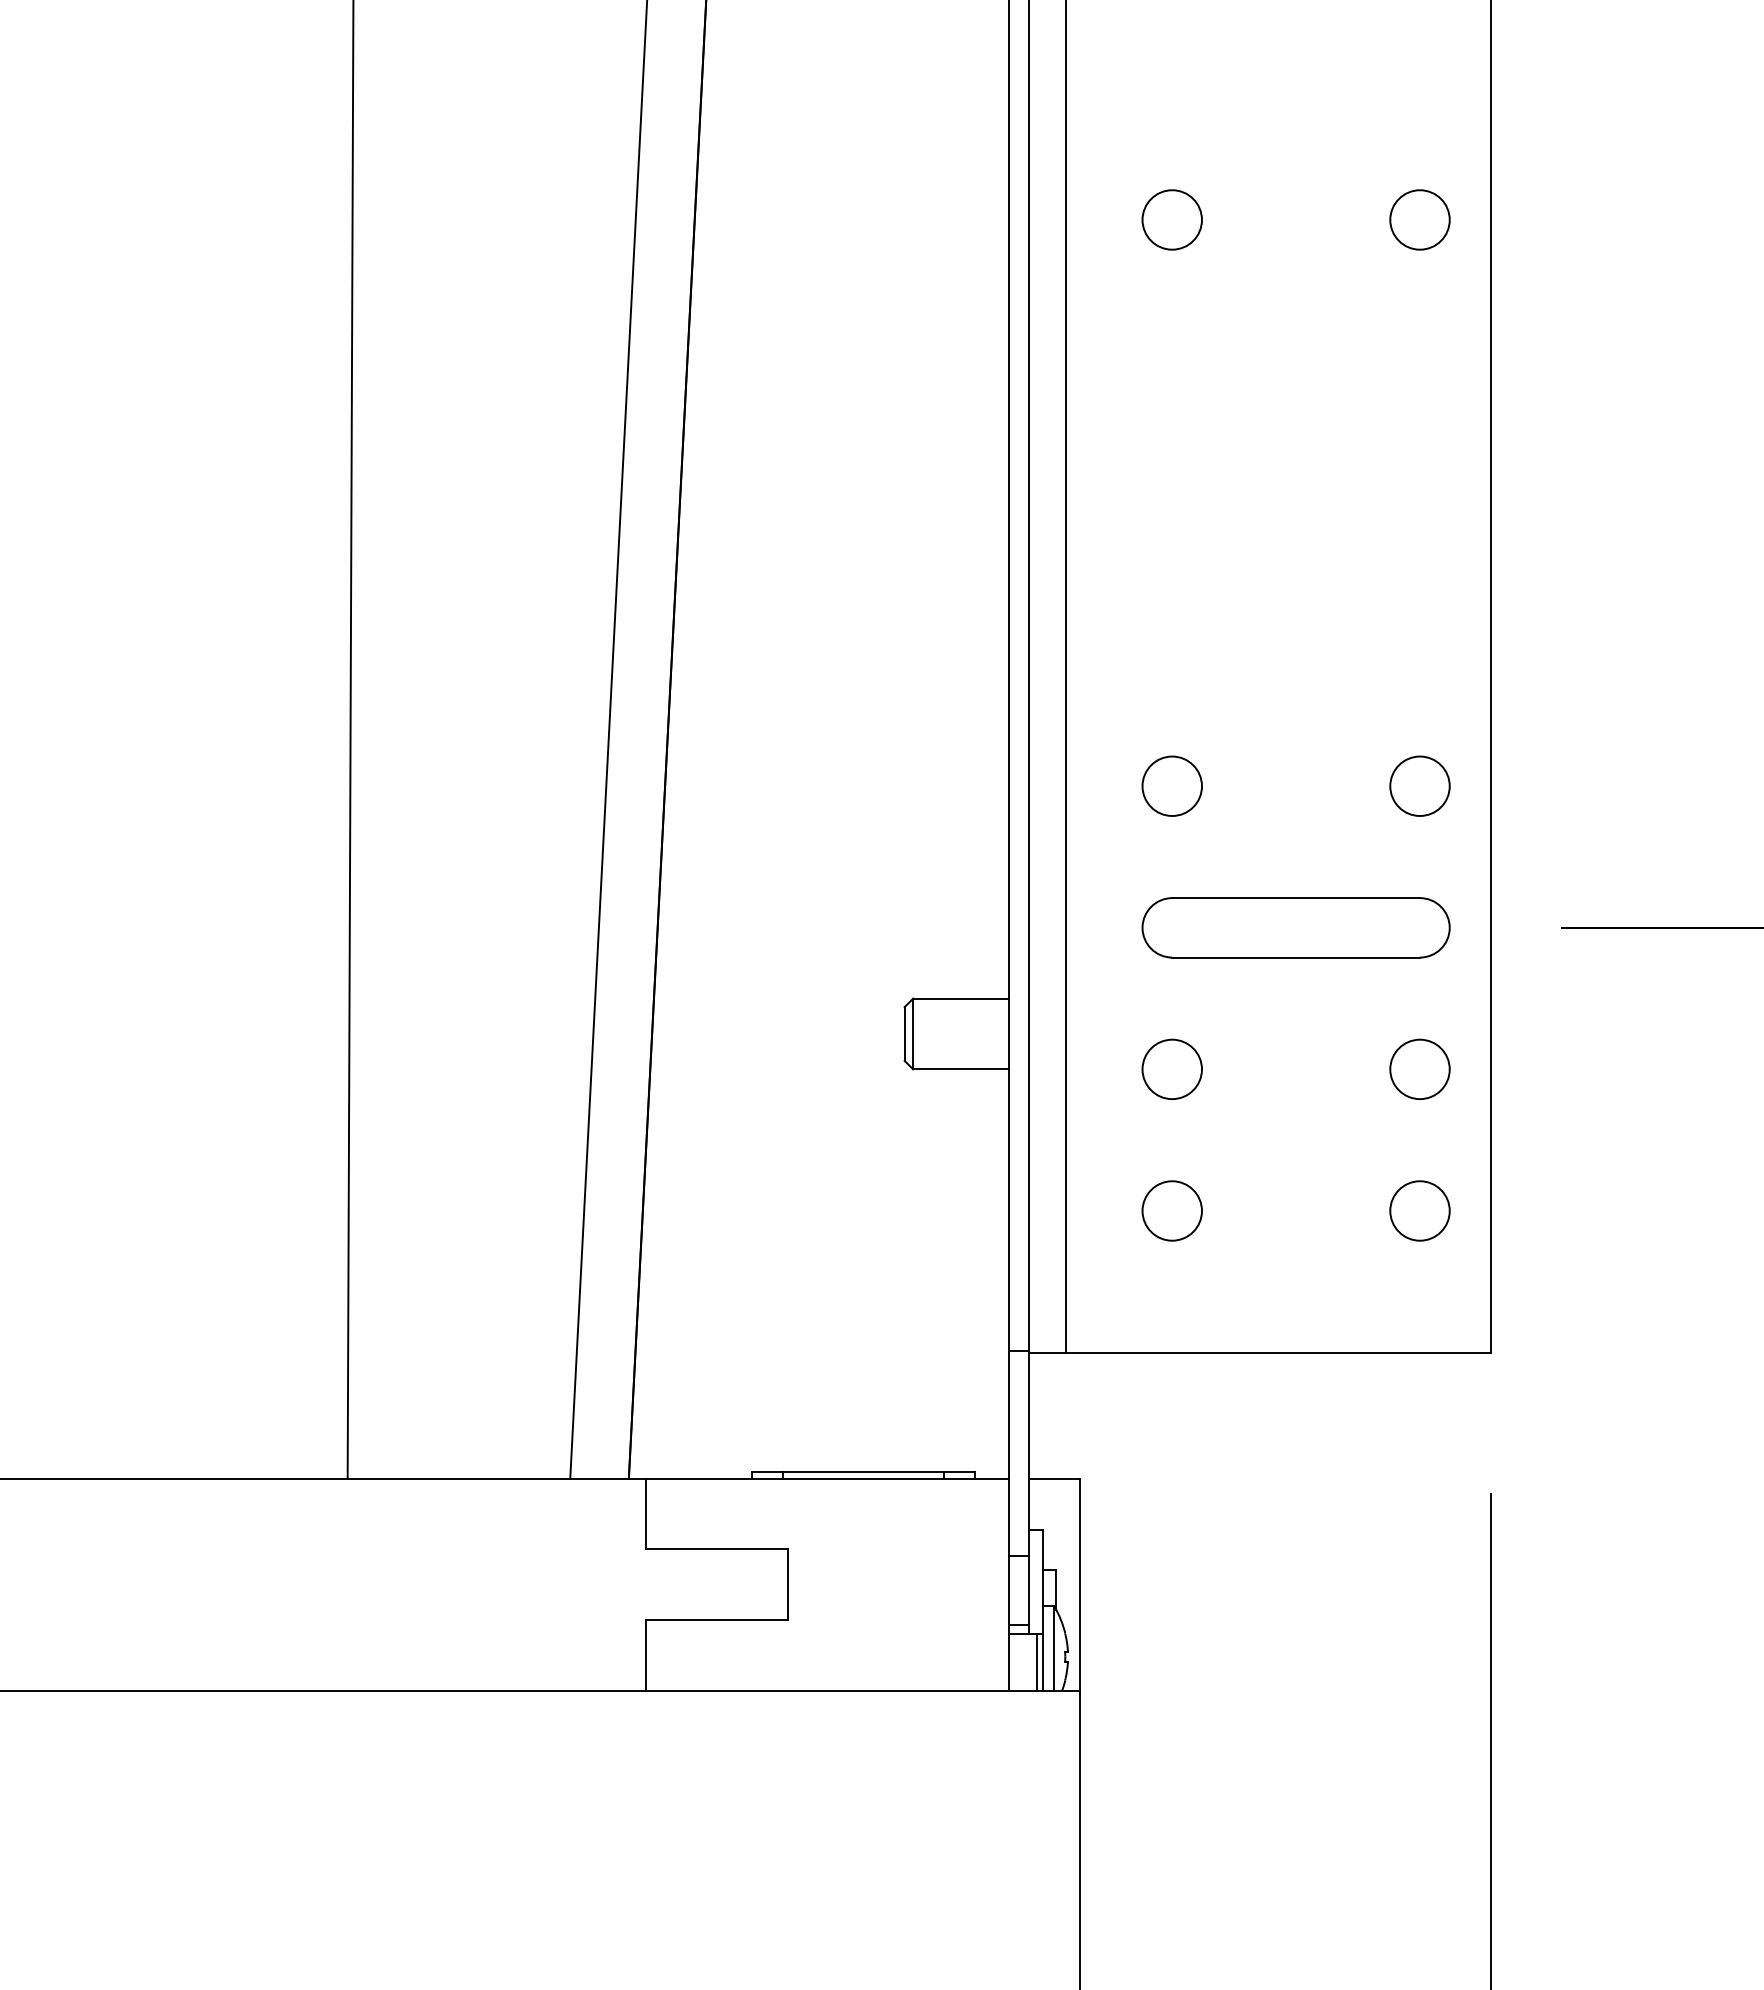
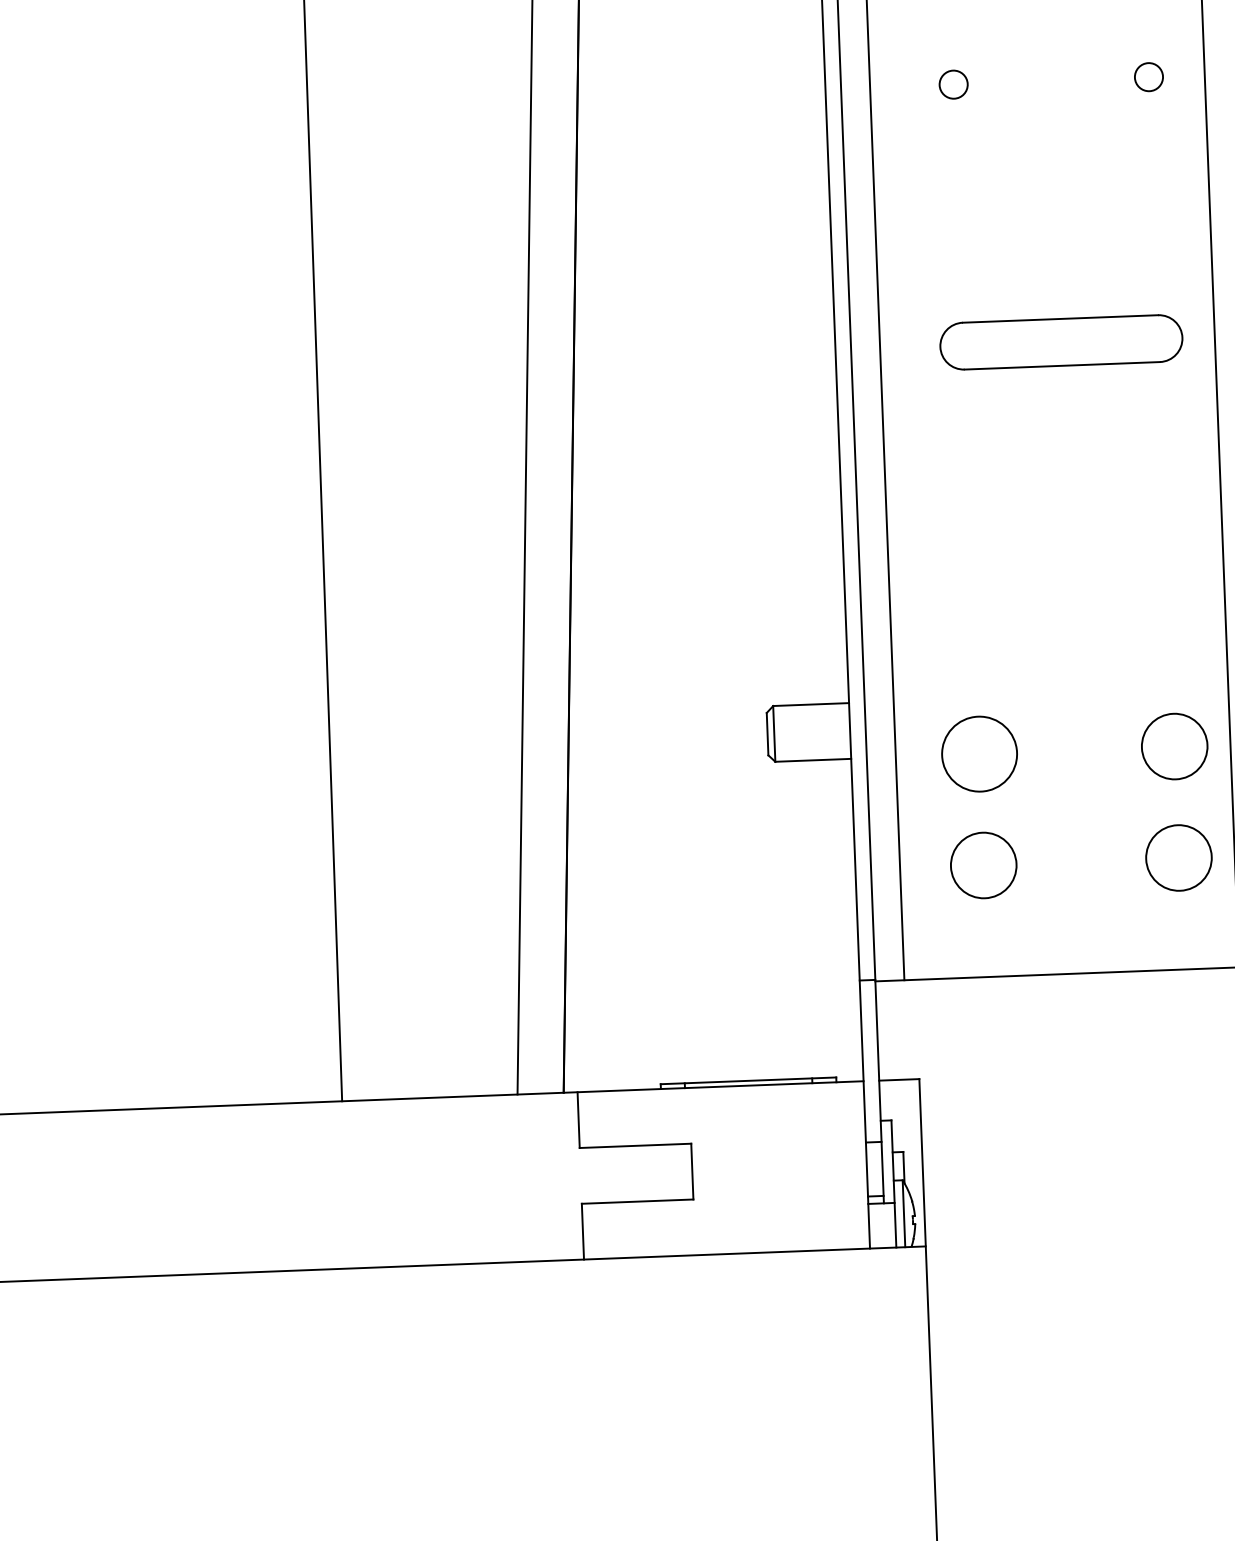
circle: (1171, 219) -> (953, 84), size x0.6
circle: (1419, 219) -> (1148, 76), size x0.6
circle: (1171, 785) -> (970, 530), removed
circle: (1419, 785) -> (1165, 522), removed
part: (1295, 927) -> (1060, 342), moved
circle: (1171, 1068) -> (978, 753), size x1.6
circle: (1419, 1068) -> (1174, 745), size x1.4
circle: (1171, 1210) -> (983, 865), size x1.4
circle: (1419, 1210) -> (1178, 857), size x1.4
line: (1037, 1662) -> (891, 1225), removed

